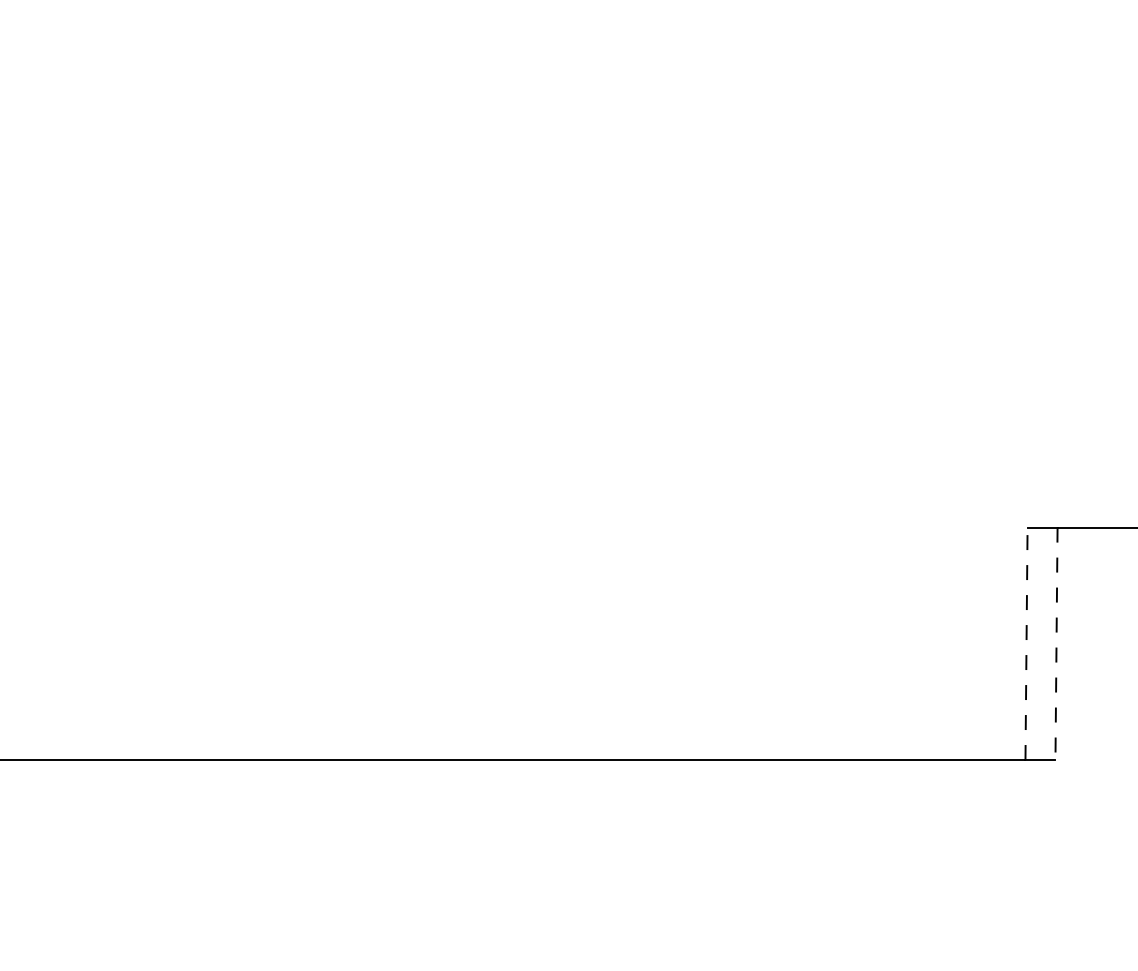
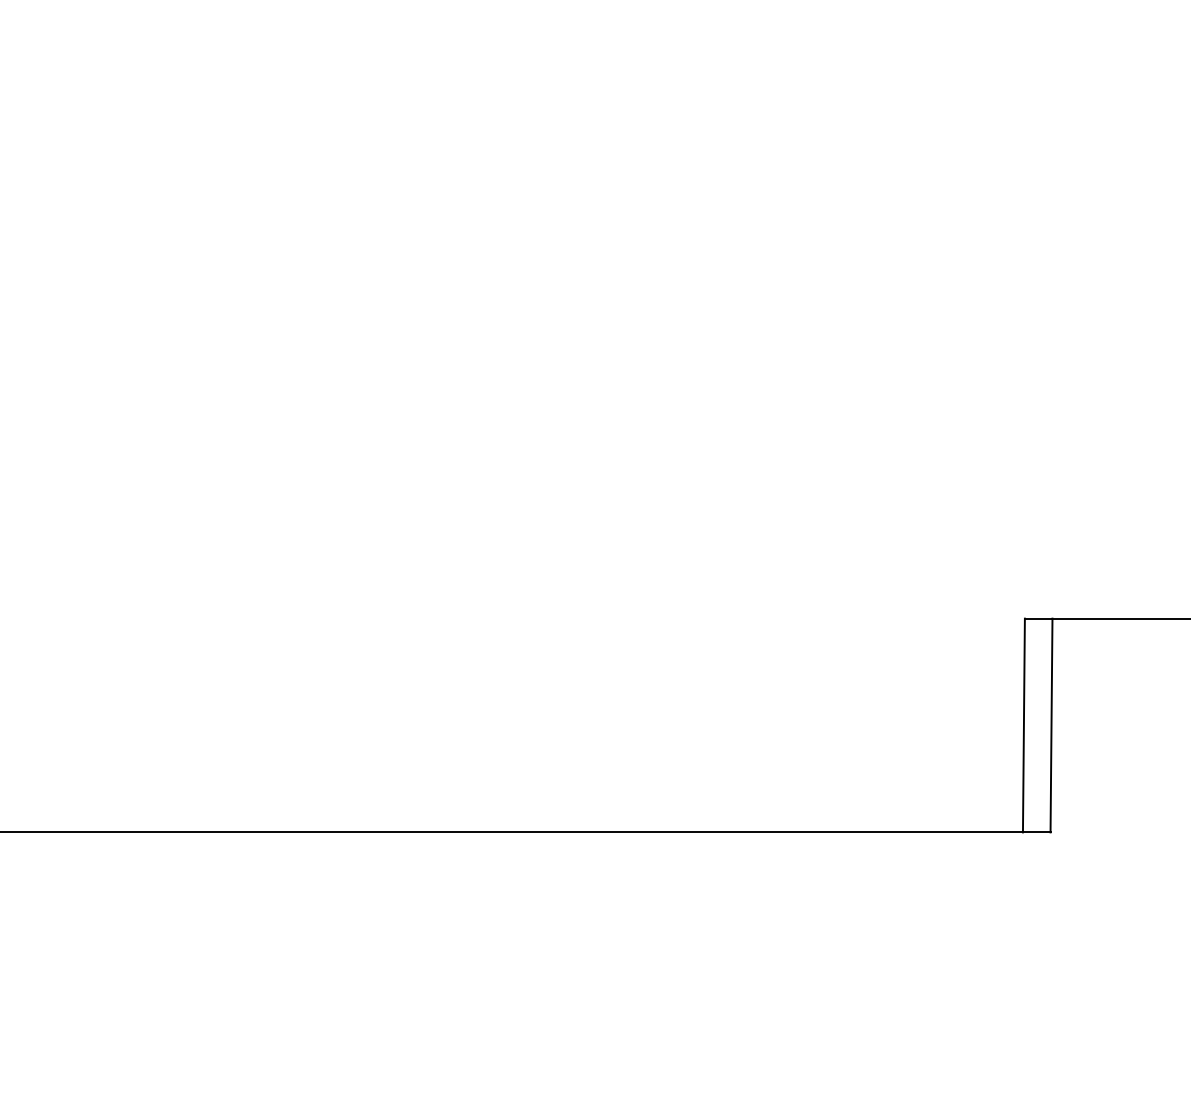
line: (1026, 643) -> (1023, 725), dashed -> solid
line: (1056, 643) -> (1051, 725), dashed -> solid

